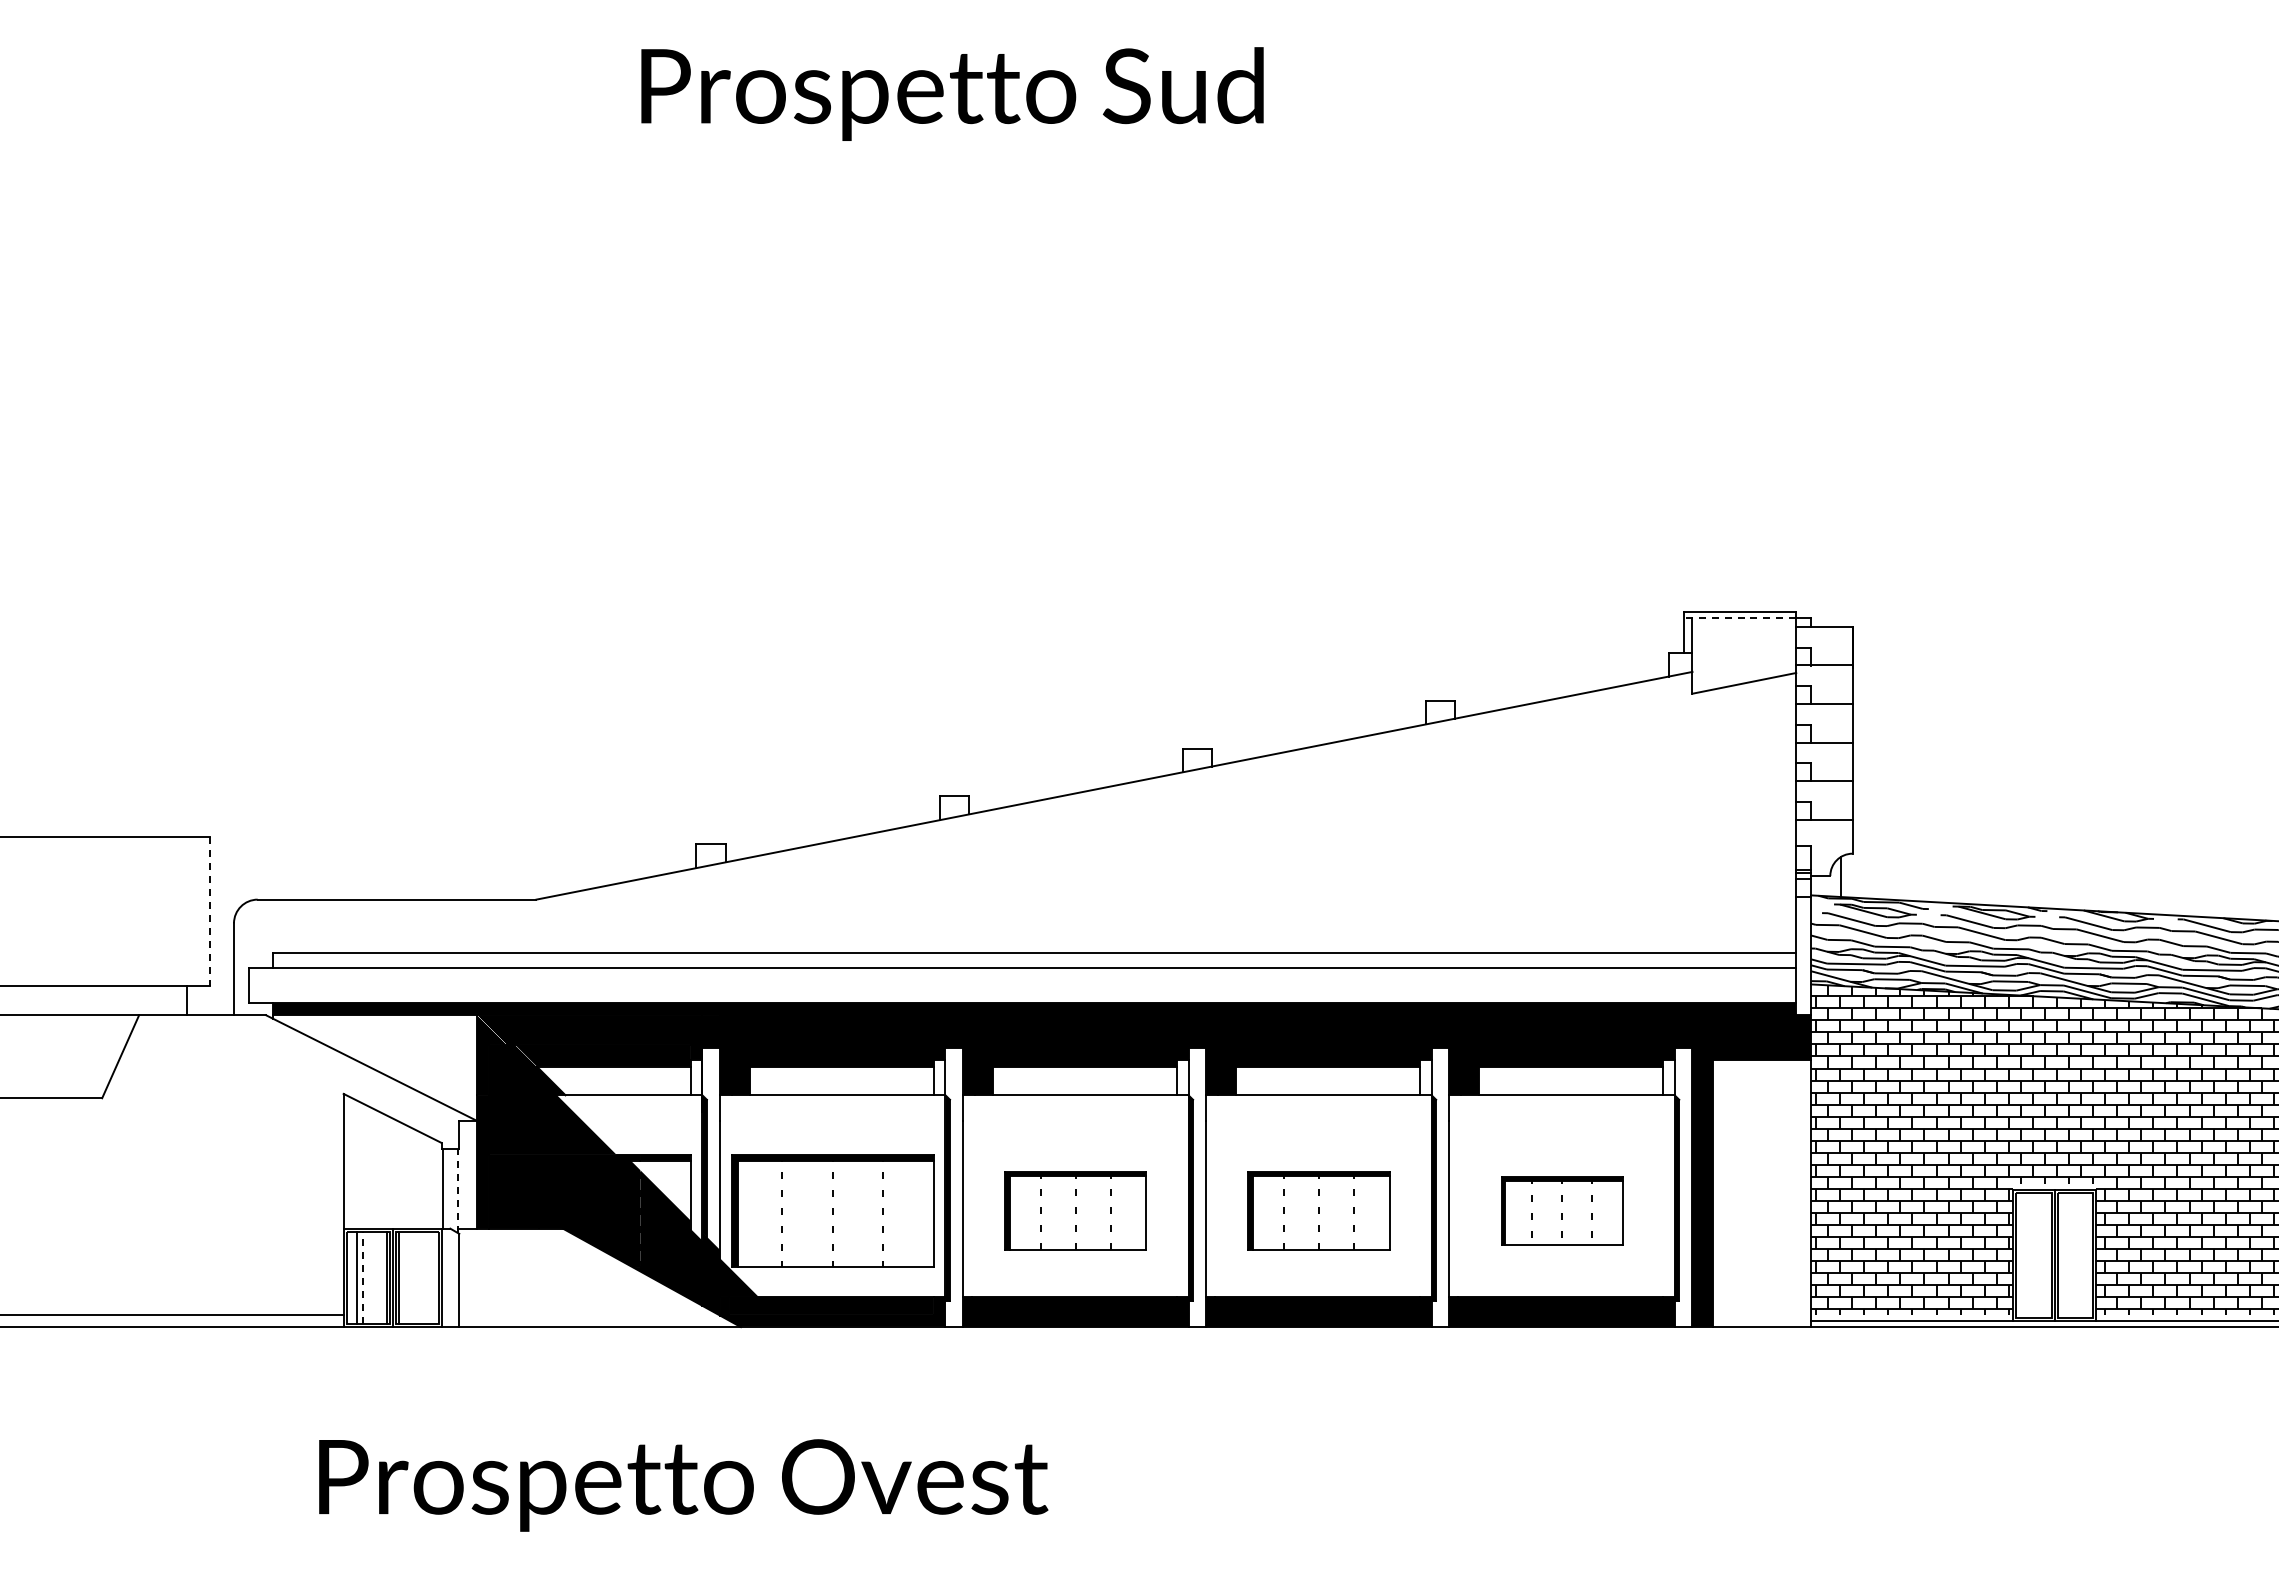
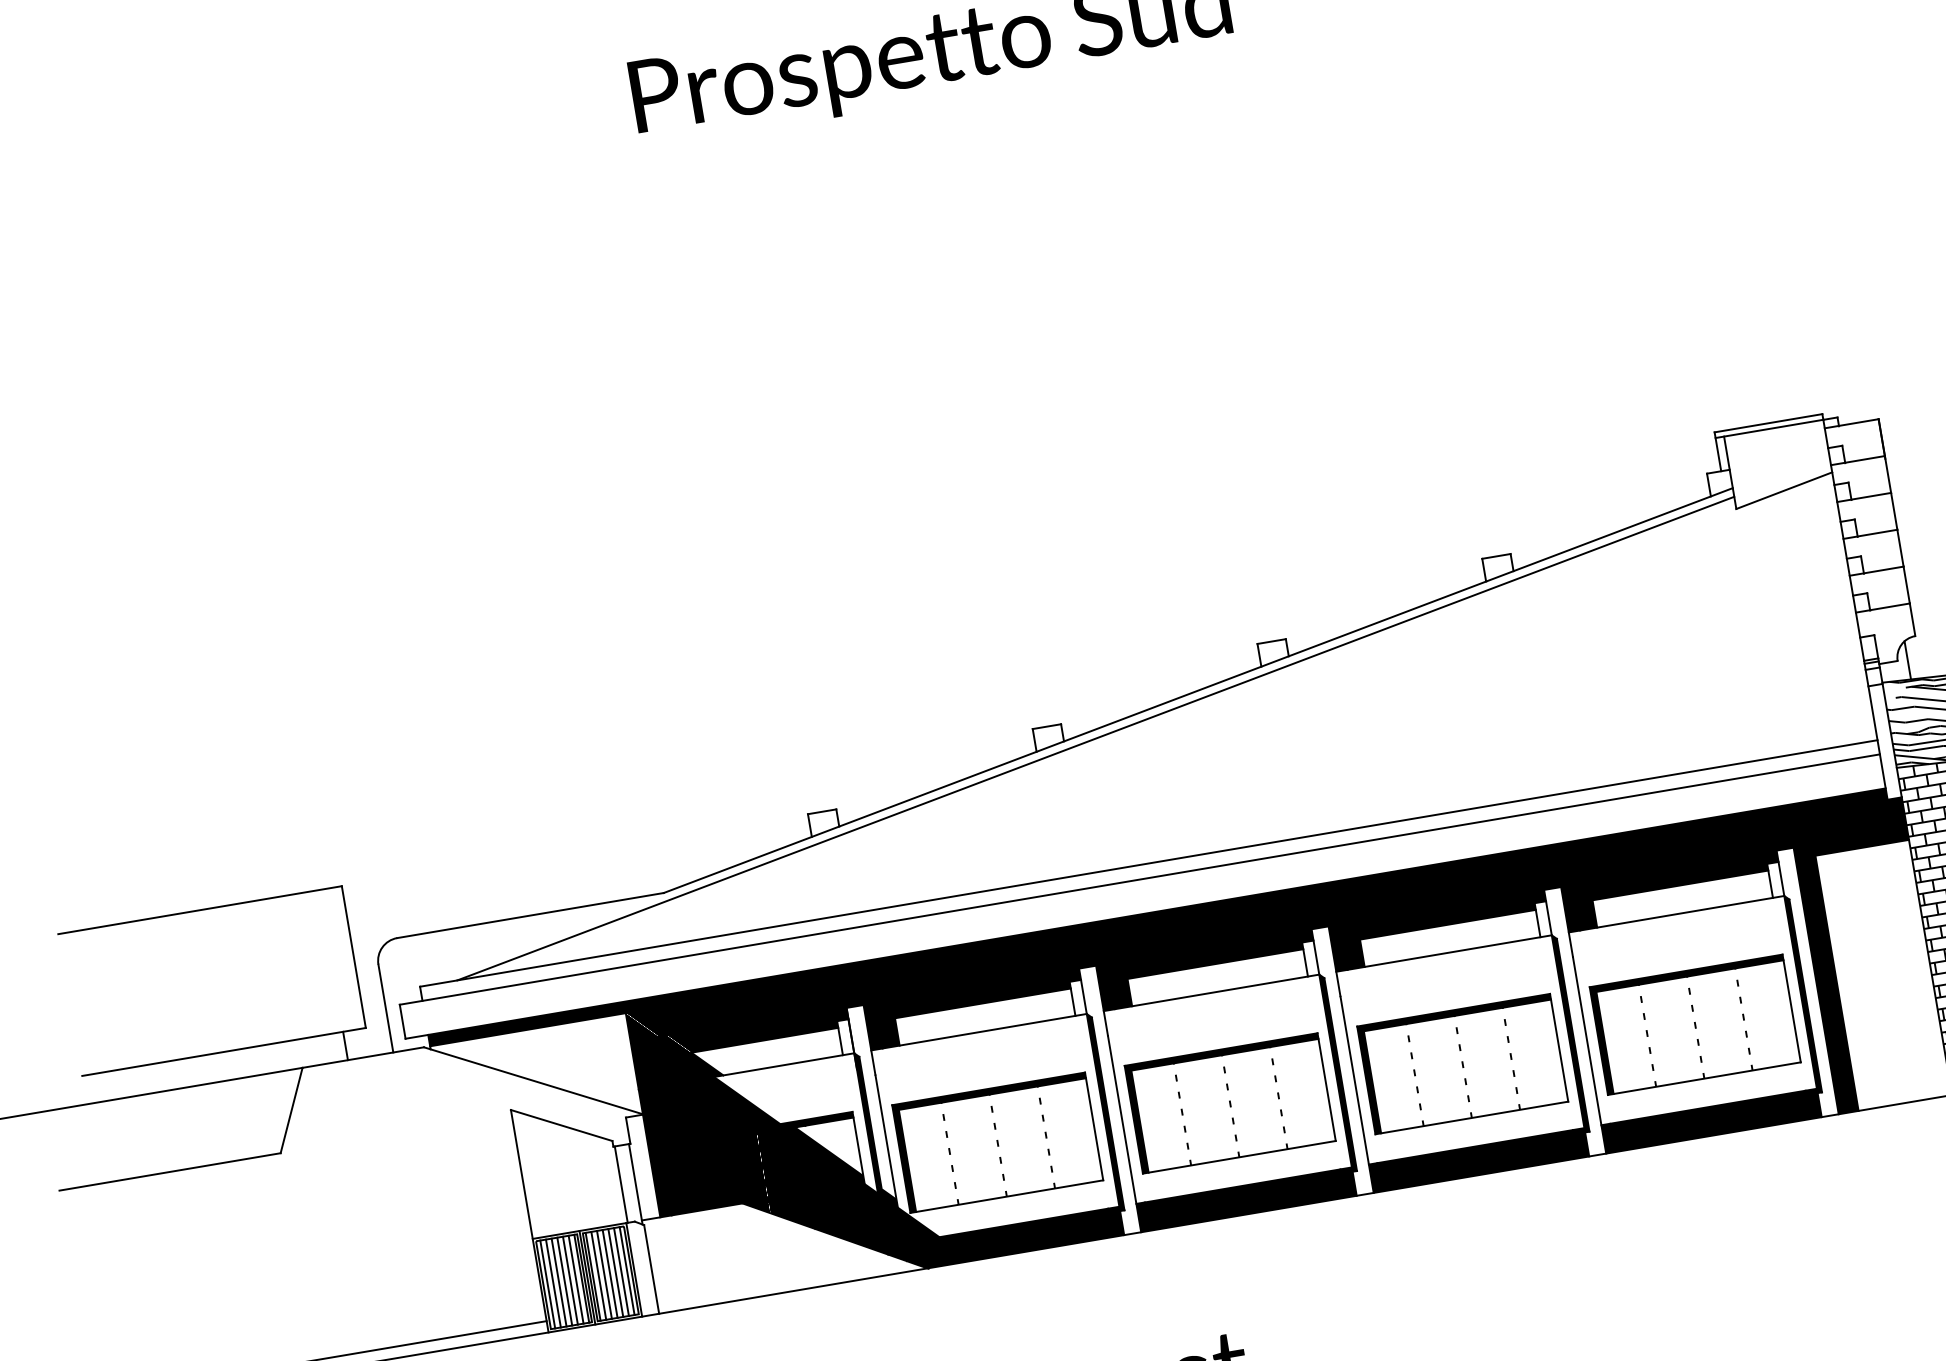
line: (1739, 618) -> (1769, 429), dashed -> solid
line: (1001, 816) -> (1095, 738), added
line: (210, 912) -> (354, 958), dashed -> solid
line: (457, 1190) -> (635, 1183), dashed -> solid
part: (1075, 1210) -> (1229, 1103), size x1.43
part: (1318, 1210) -> (1462, 1063), size x1.43
part: (1561, 1210) -> (1694, 1024), size x1.67
line: (351, 1277) -> (548, 1284), added
line: (362, 1277) -> (558, 1282), dashed -> solid
line: (368, 1277) -> (564, 1281), added
line: (374, 1277) -> (570, 1280), added
line: (380, 1277) -> (575, 1279), added
line: (404, 1277) -> (598, 1275), added
line: (410, 1277) -> (604, 1274), added
line: (416, 1277) -> (610, 1273), added
line: (422, 1277) -> (616, 1272), added
line: (428, 1277) -> (621, 1271), added
line: (434, 1277) -> (627, 1270), added

